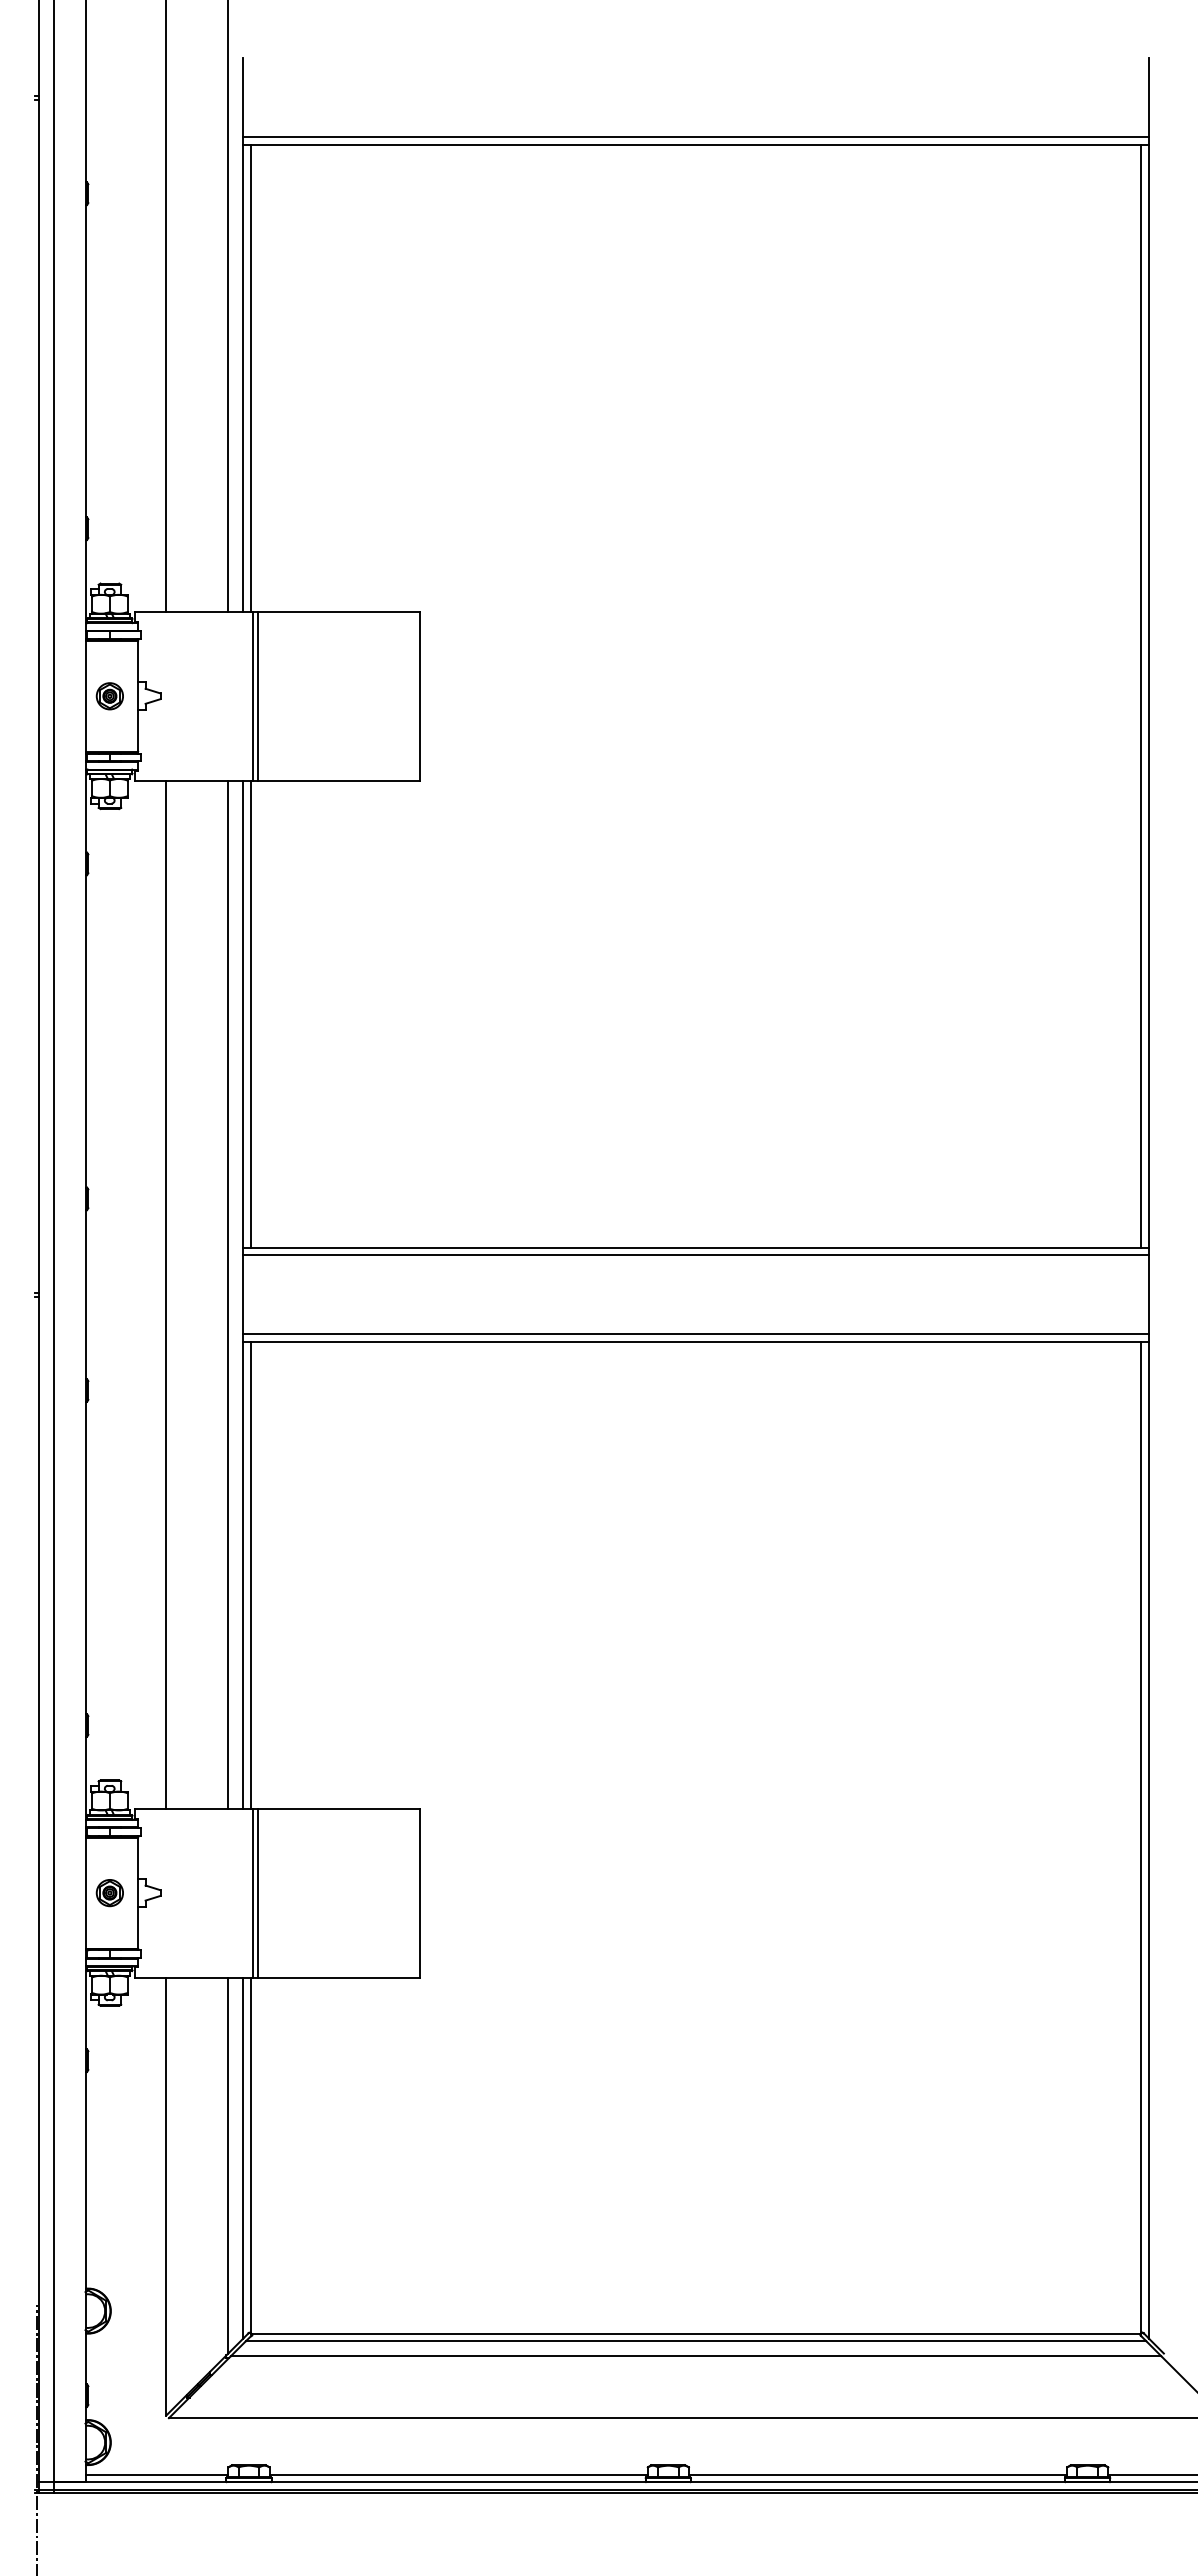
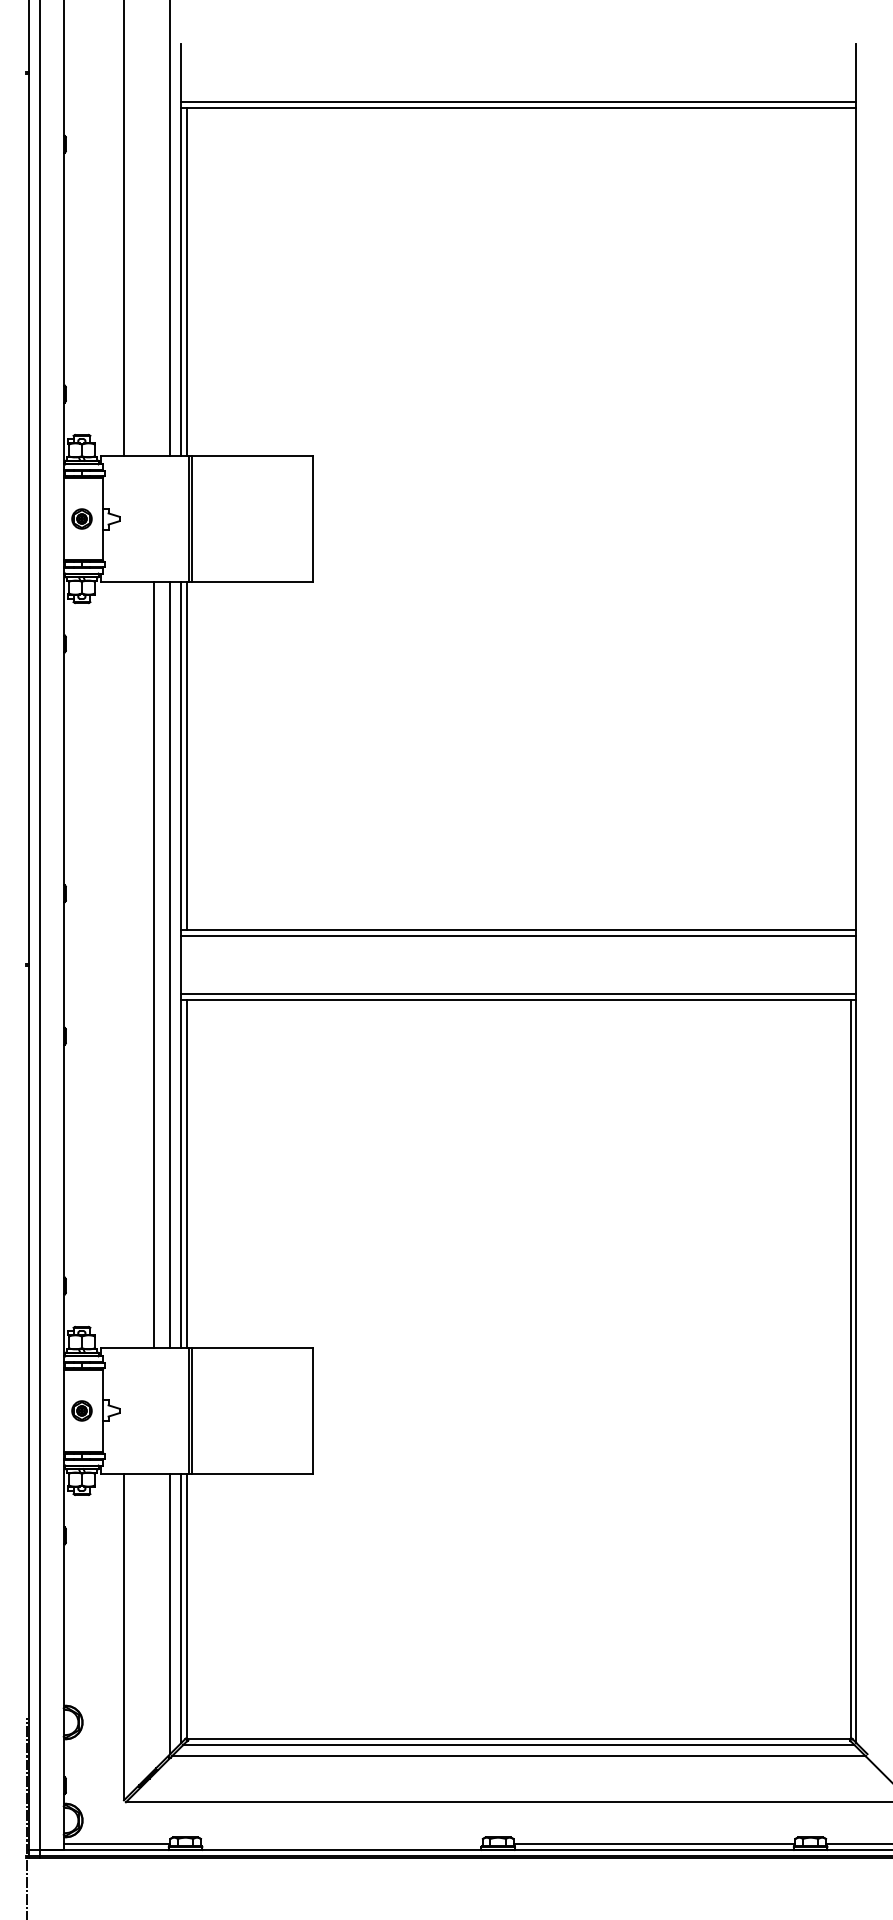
line: (1141, 695) -> (850, 518), removed
line: (166, 1294) -> (153, 964), moved
line: (458, 2474) -> (341, 1844), removed

